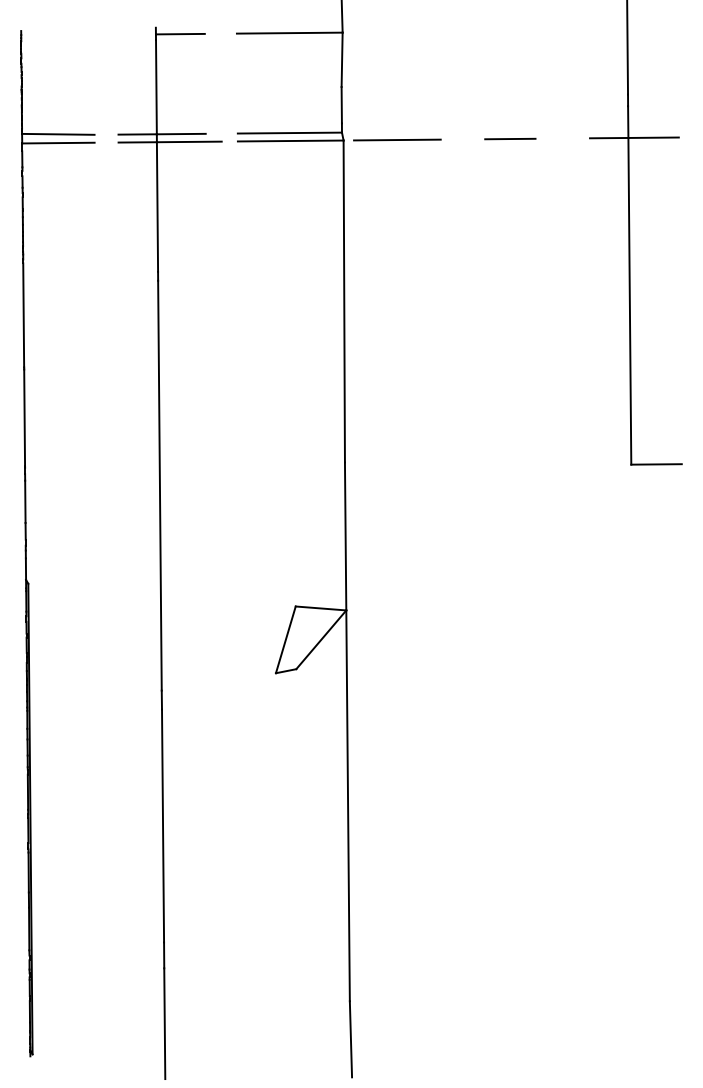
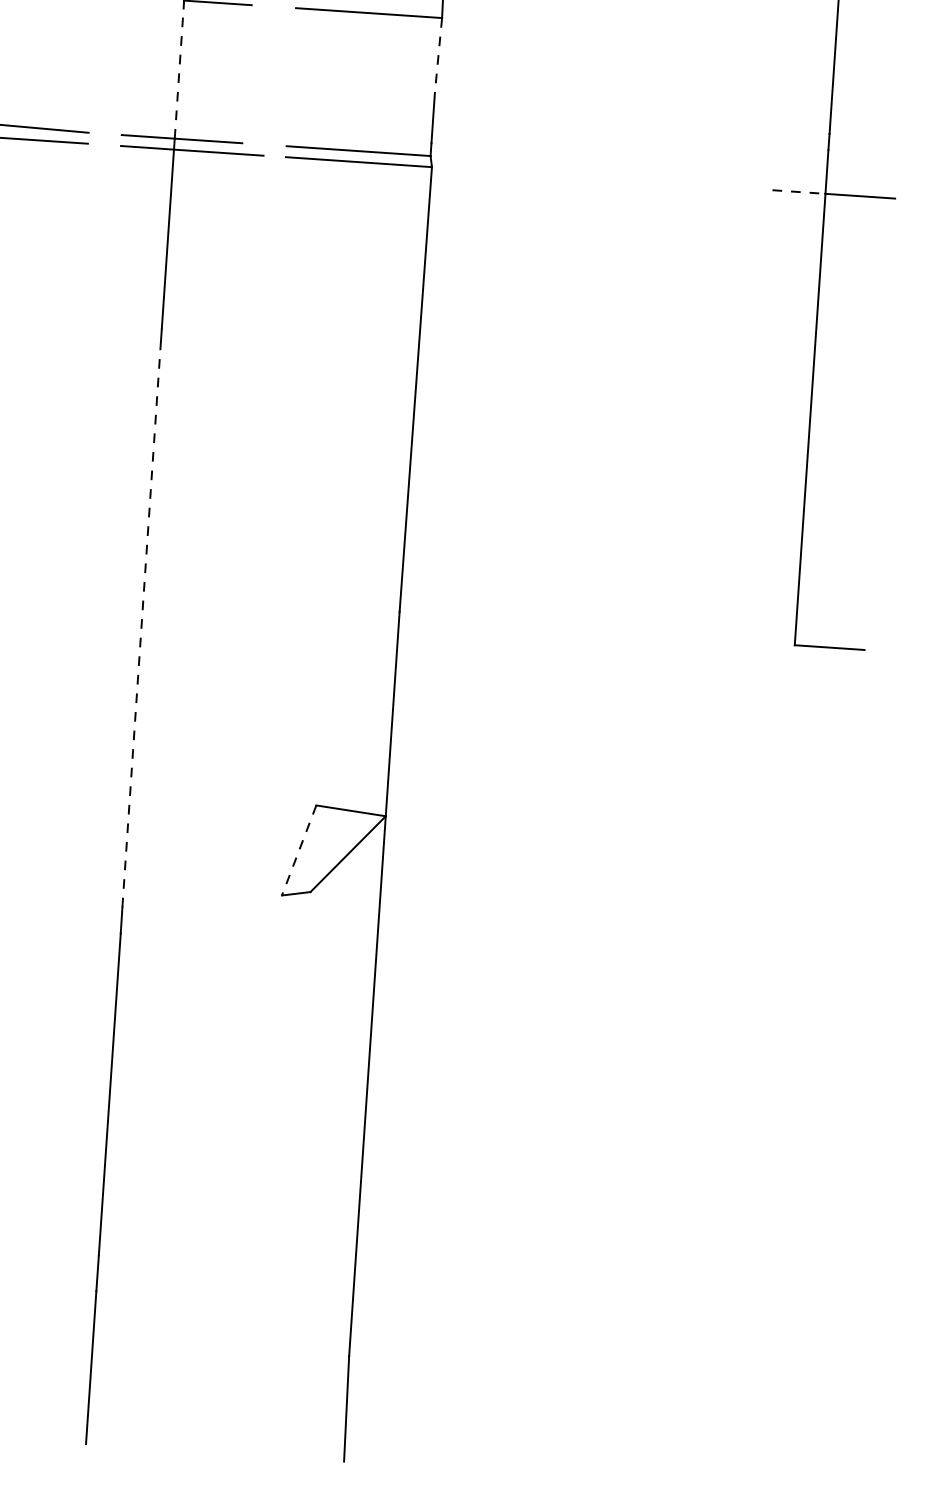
line: (342, 60) -> (438, 56), solid -> dashed
line: (156, 86) -> (179, 72), solid -> dashed
line: (510, 138) -> (662, 182), removed
line: (609, 138) -> (799, 192), solid -> dashed
line: (397, 139) -> (506, 171), removed
line: (159, 485) -> (141, 623), solid -> dashed
line: (285, 639) -> (298, 849), solid -> dashed

